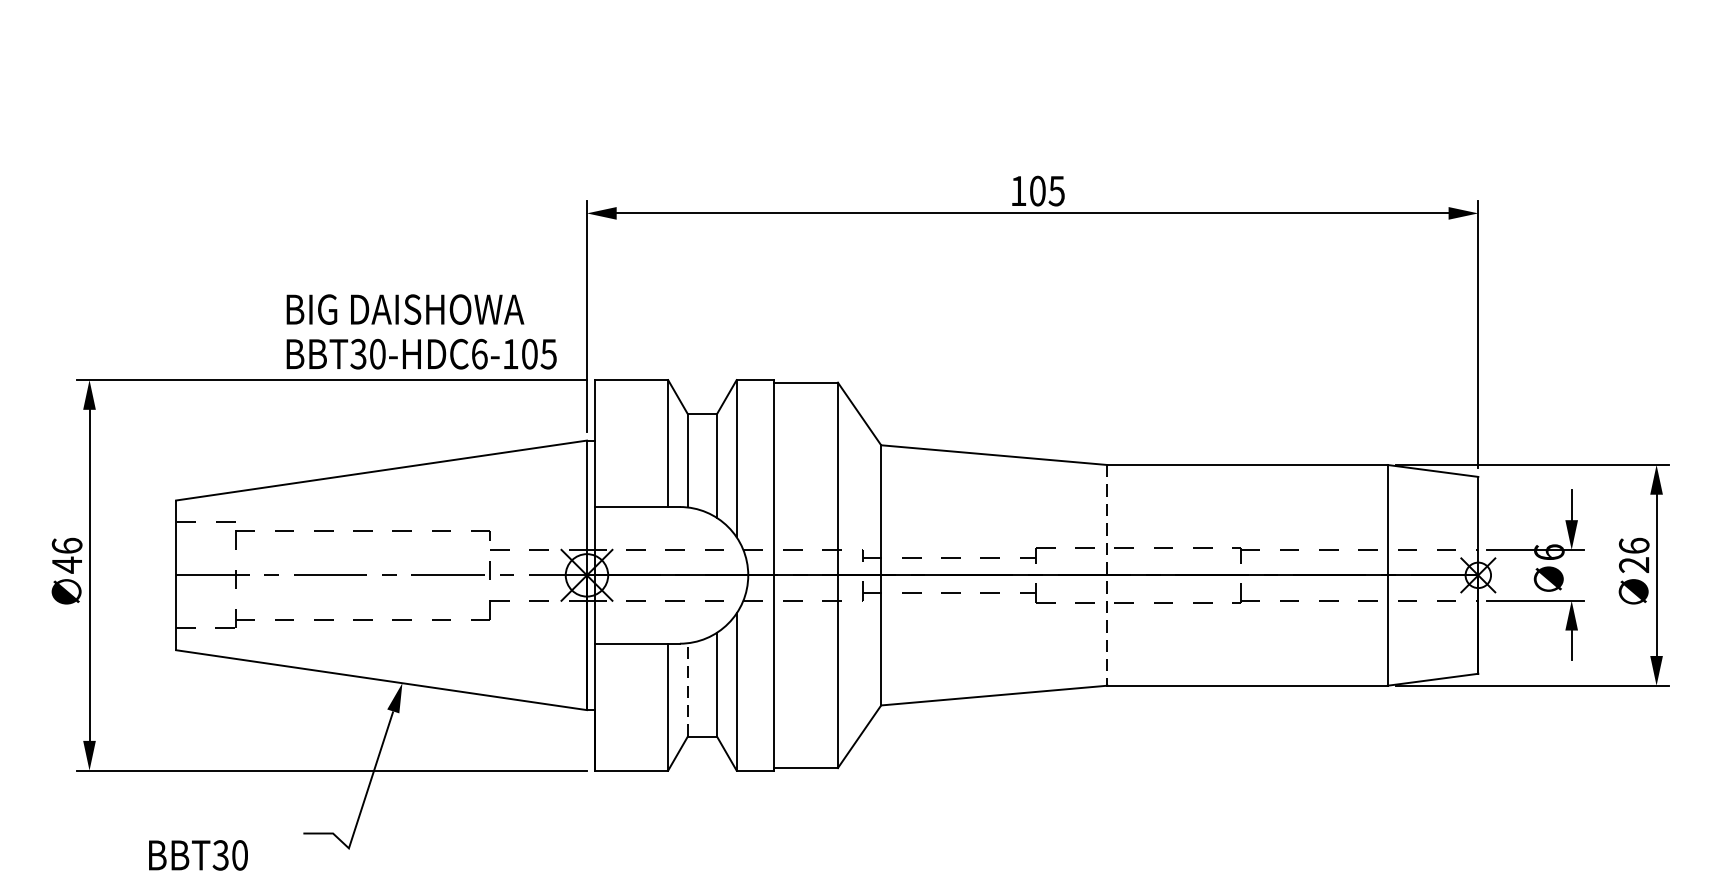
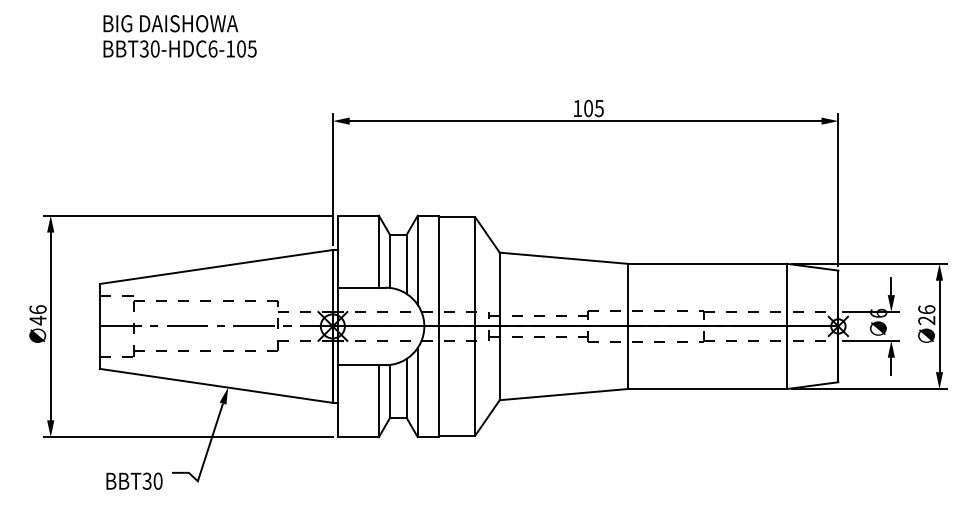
text: (420, 332) -> (179, 36), moved
line: (1108, 575) -> (628, 326), dashed -> solid
line: (688, 688) -> (390, 390), dashed -> solid
text: (198, 854) -> (134, 480), moved

